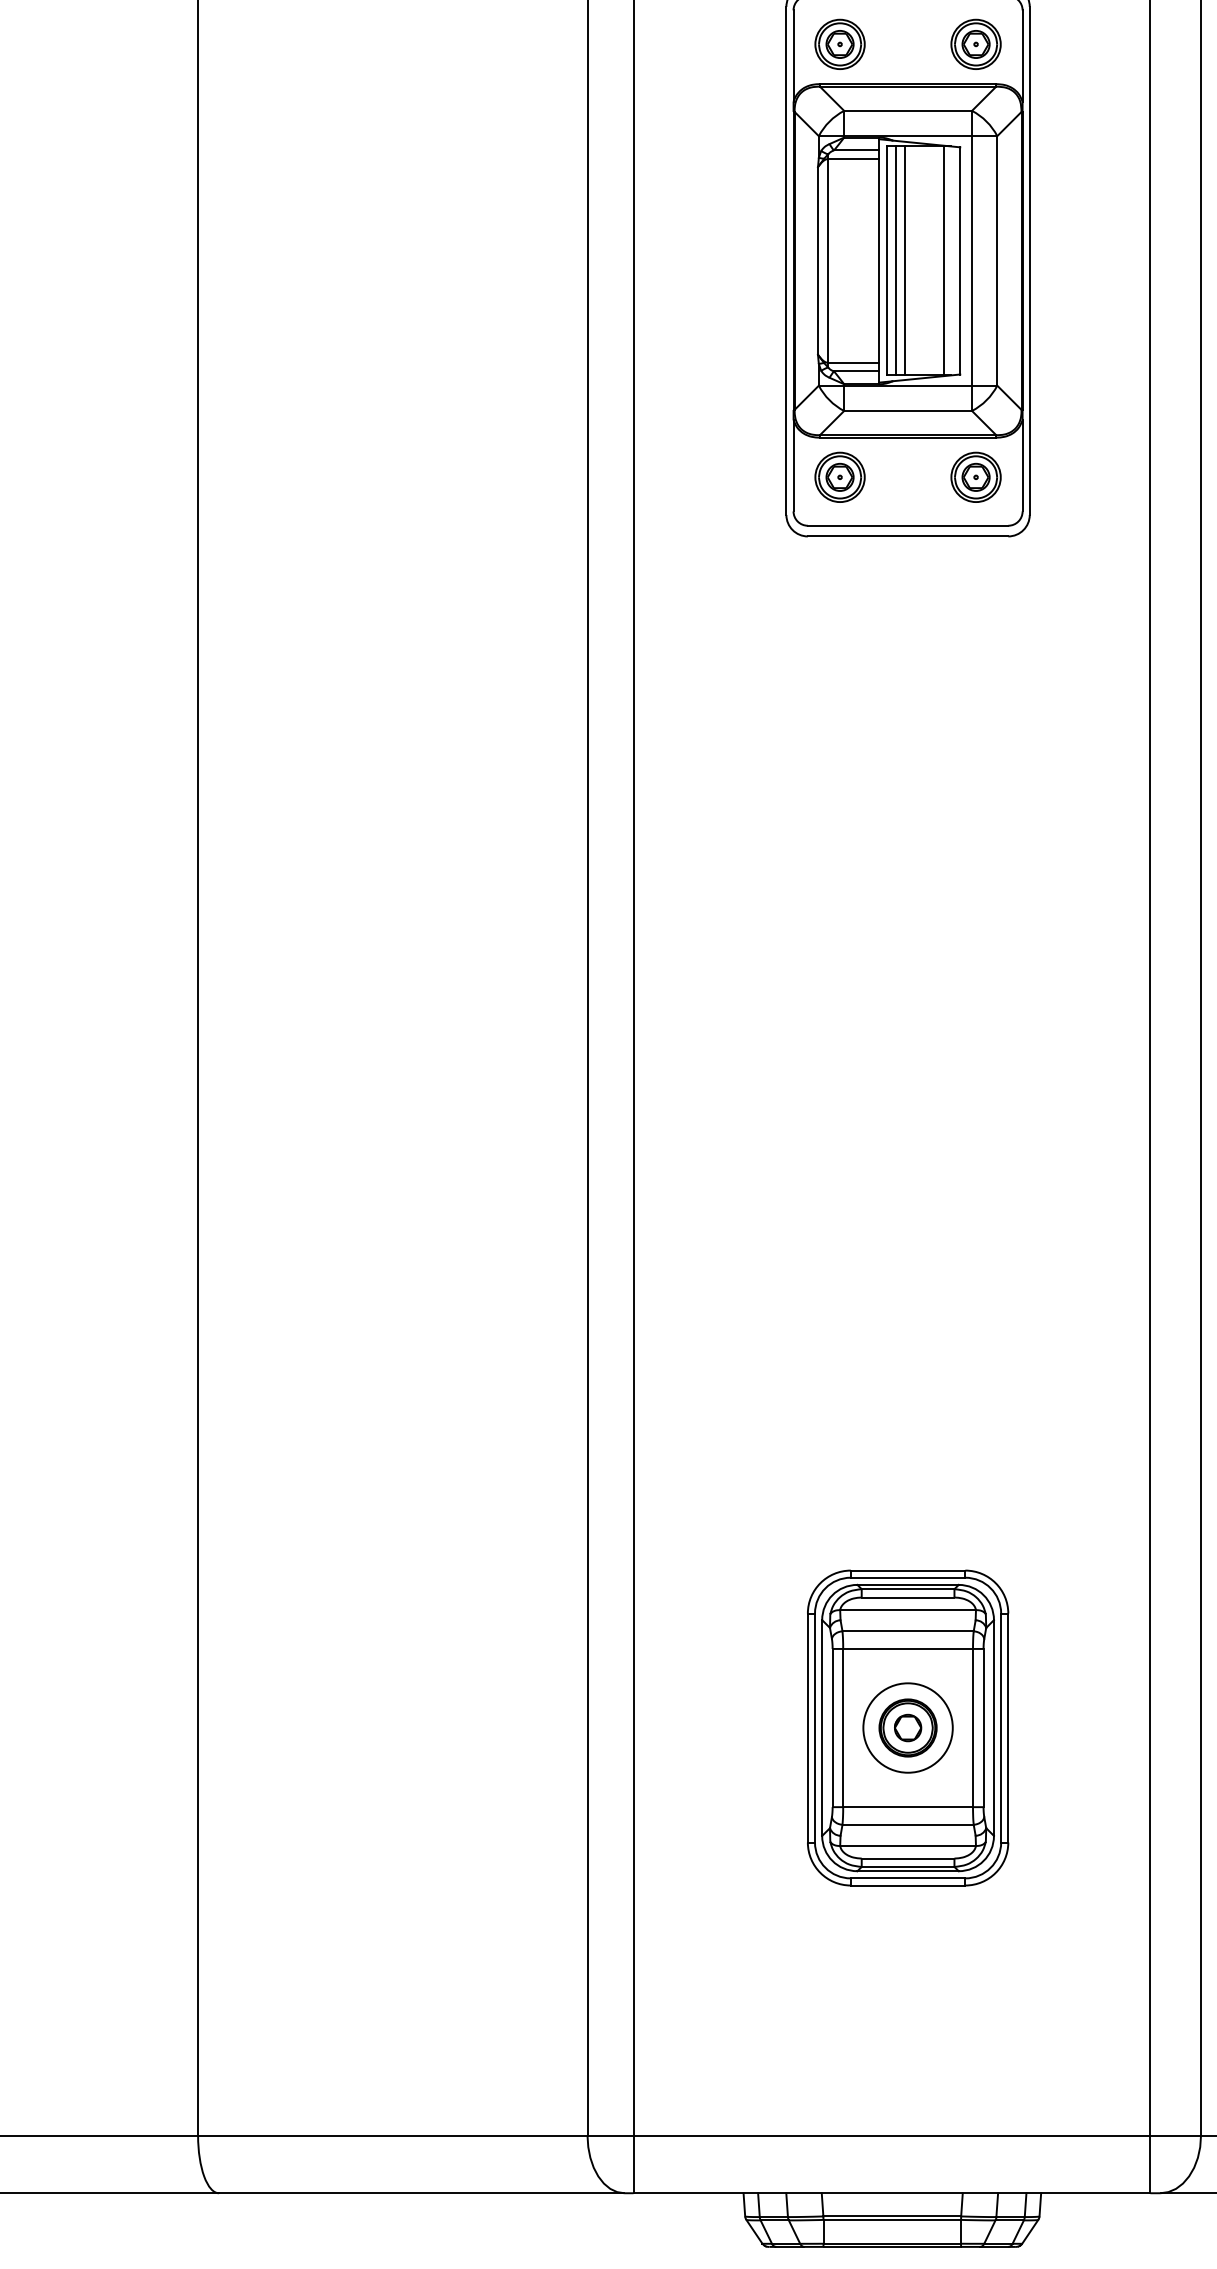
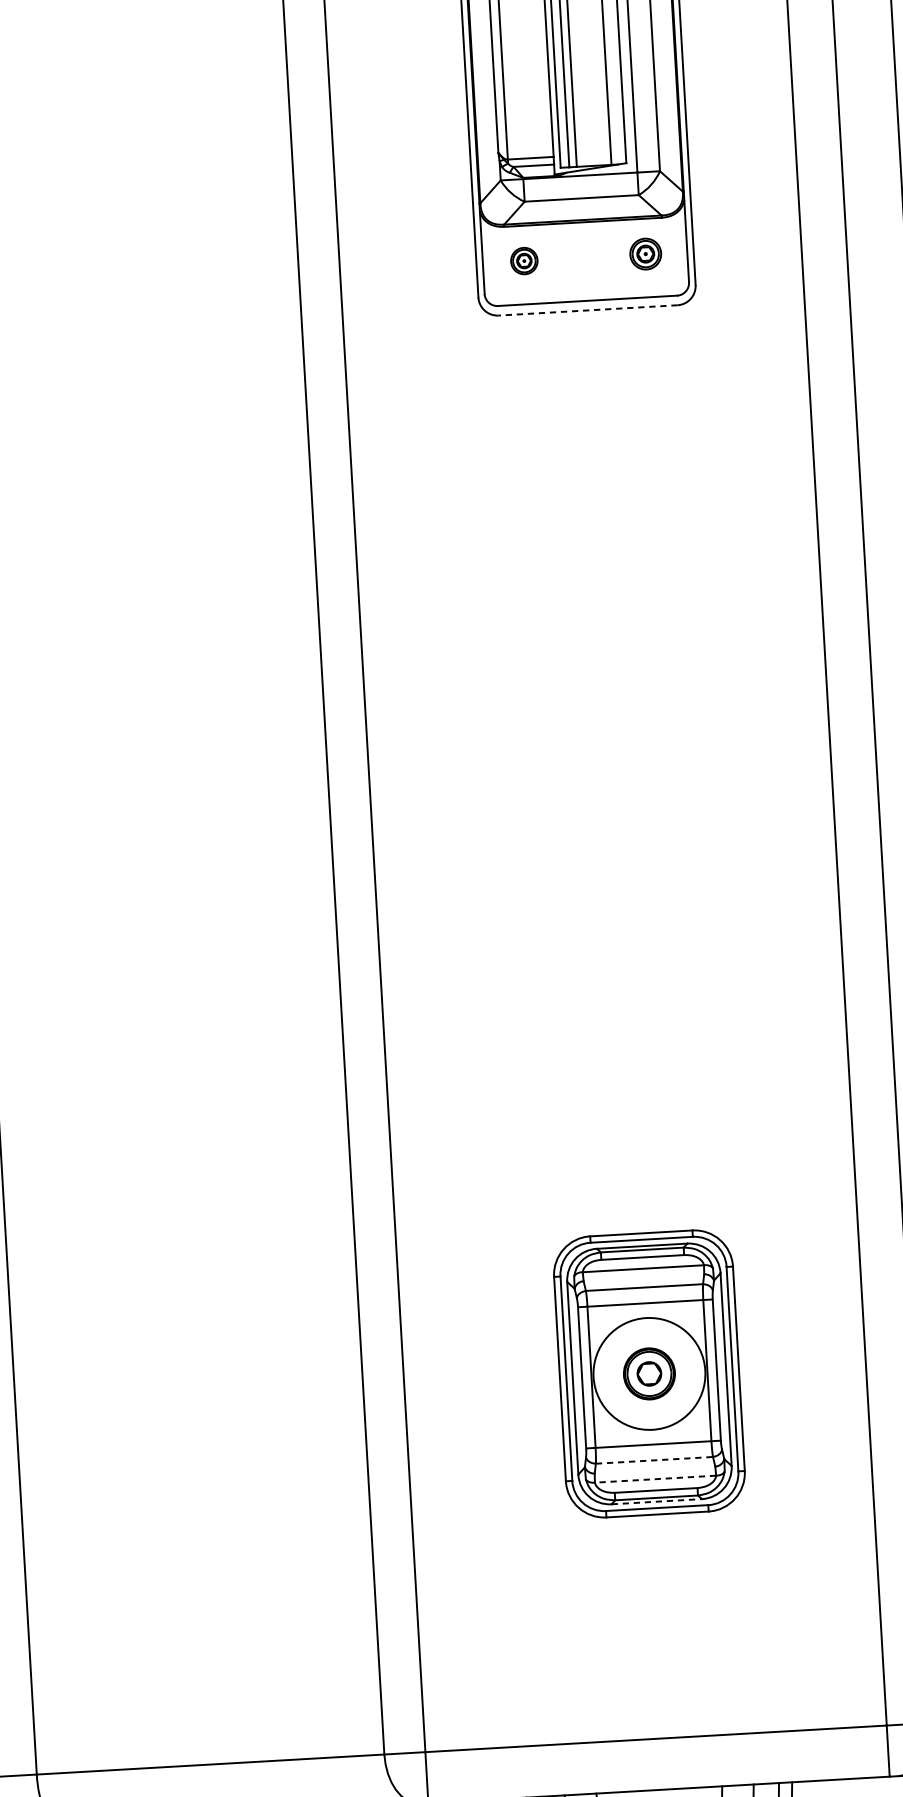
part: (839, 476) -> (523, 260), size x0.6
part: (975, 476) -> (645, 253), size x0.7
line: (907, 536) -> (587, 310), solid -> dashed
circle: (907, 1727) -> (648, 1373), size x1.4
line: (908, 1824) -> (654, 1460), solid -> dashed
line: (908, 1845) -> (655, 1478), solid -> dashed
line: (908, 1871) -> (657, 1501), solid -> dashed

